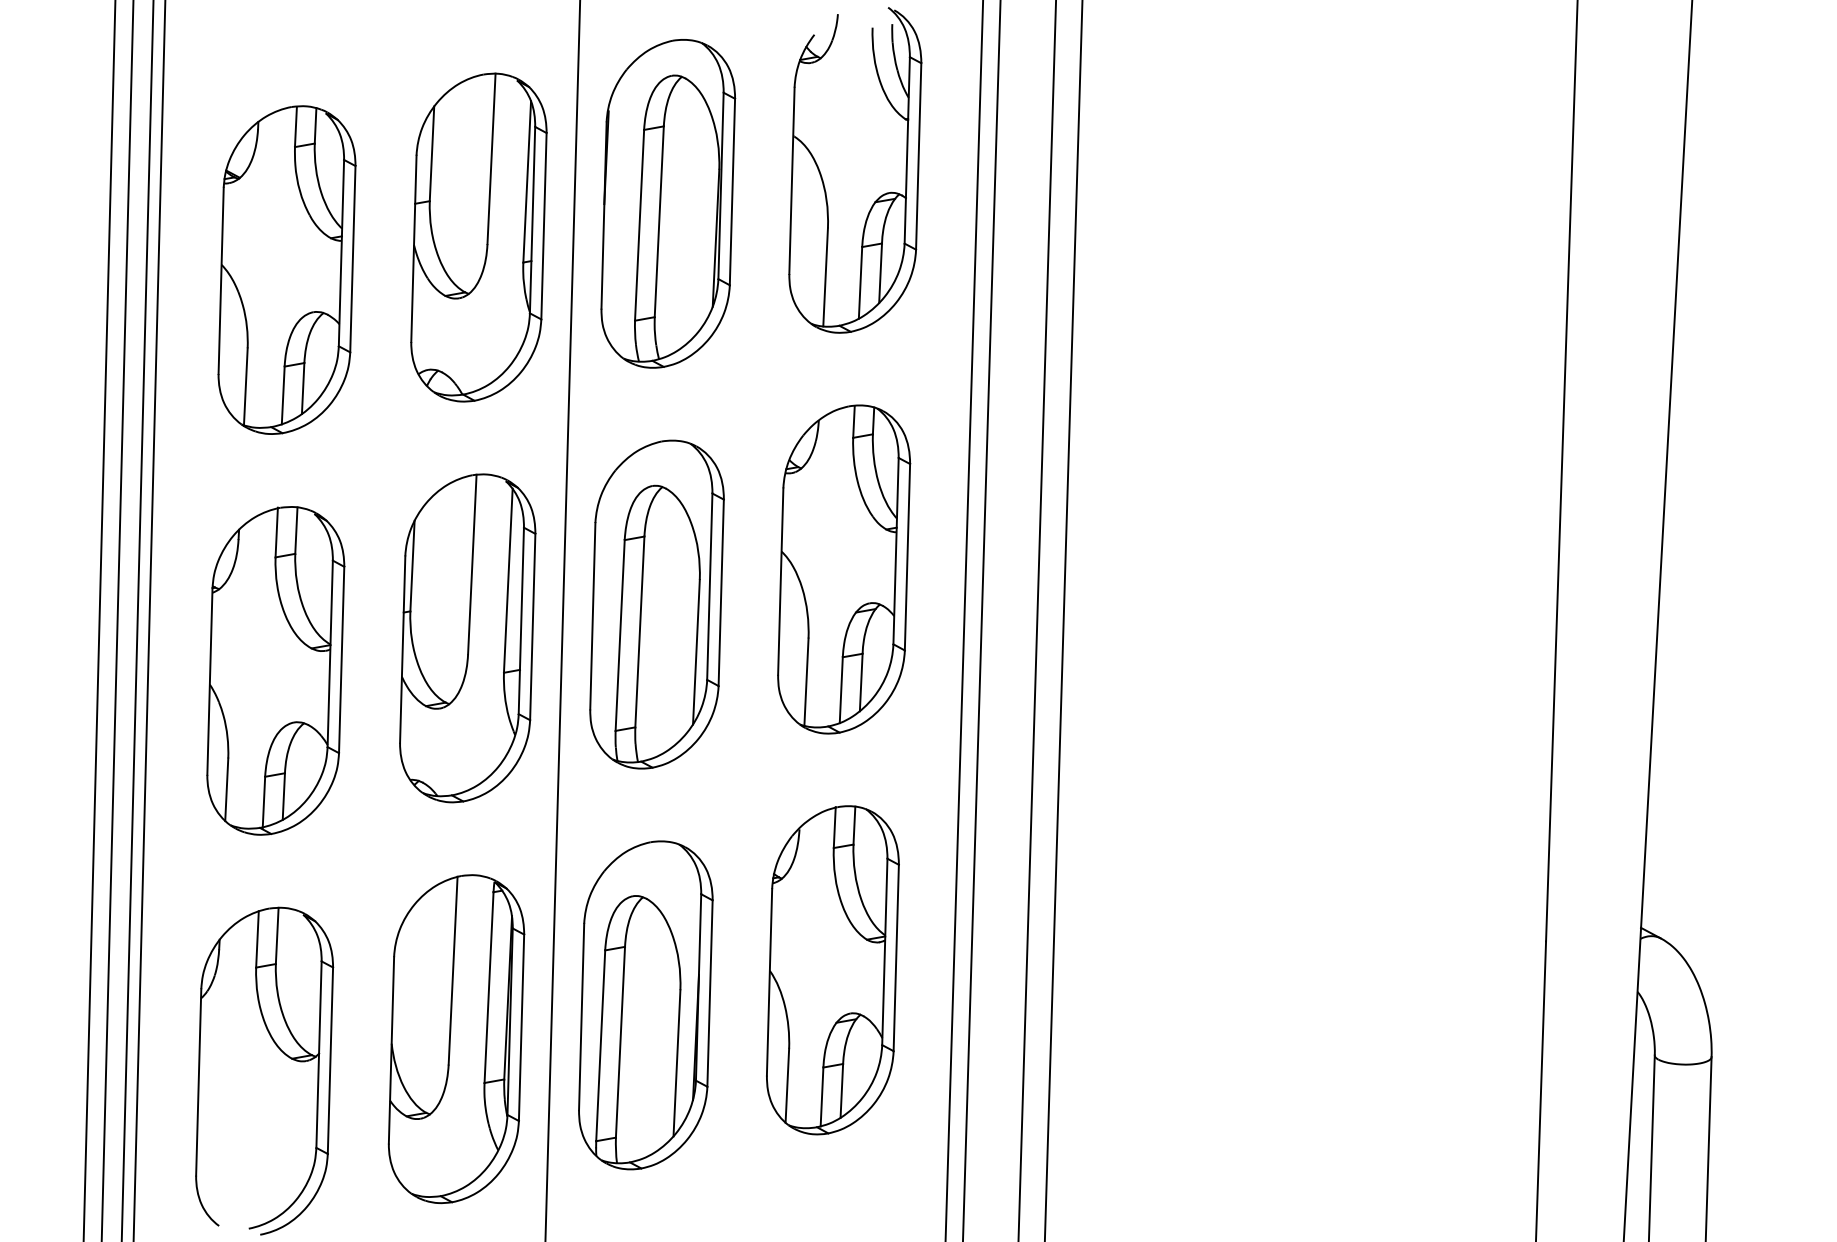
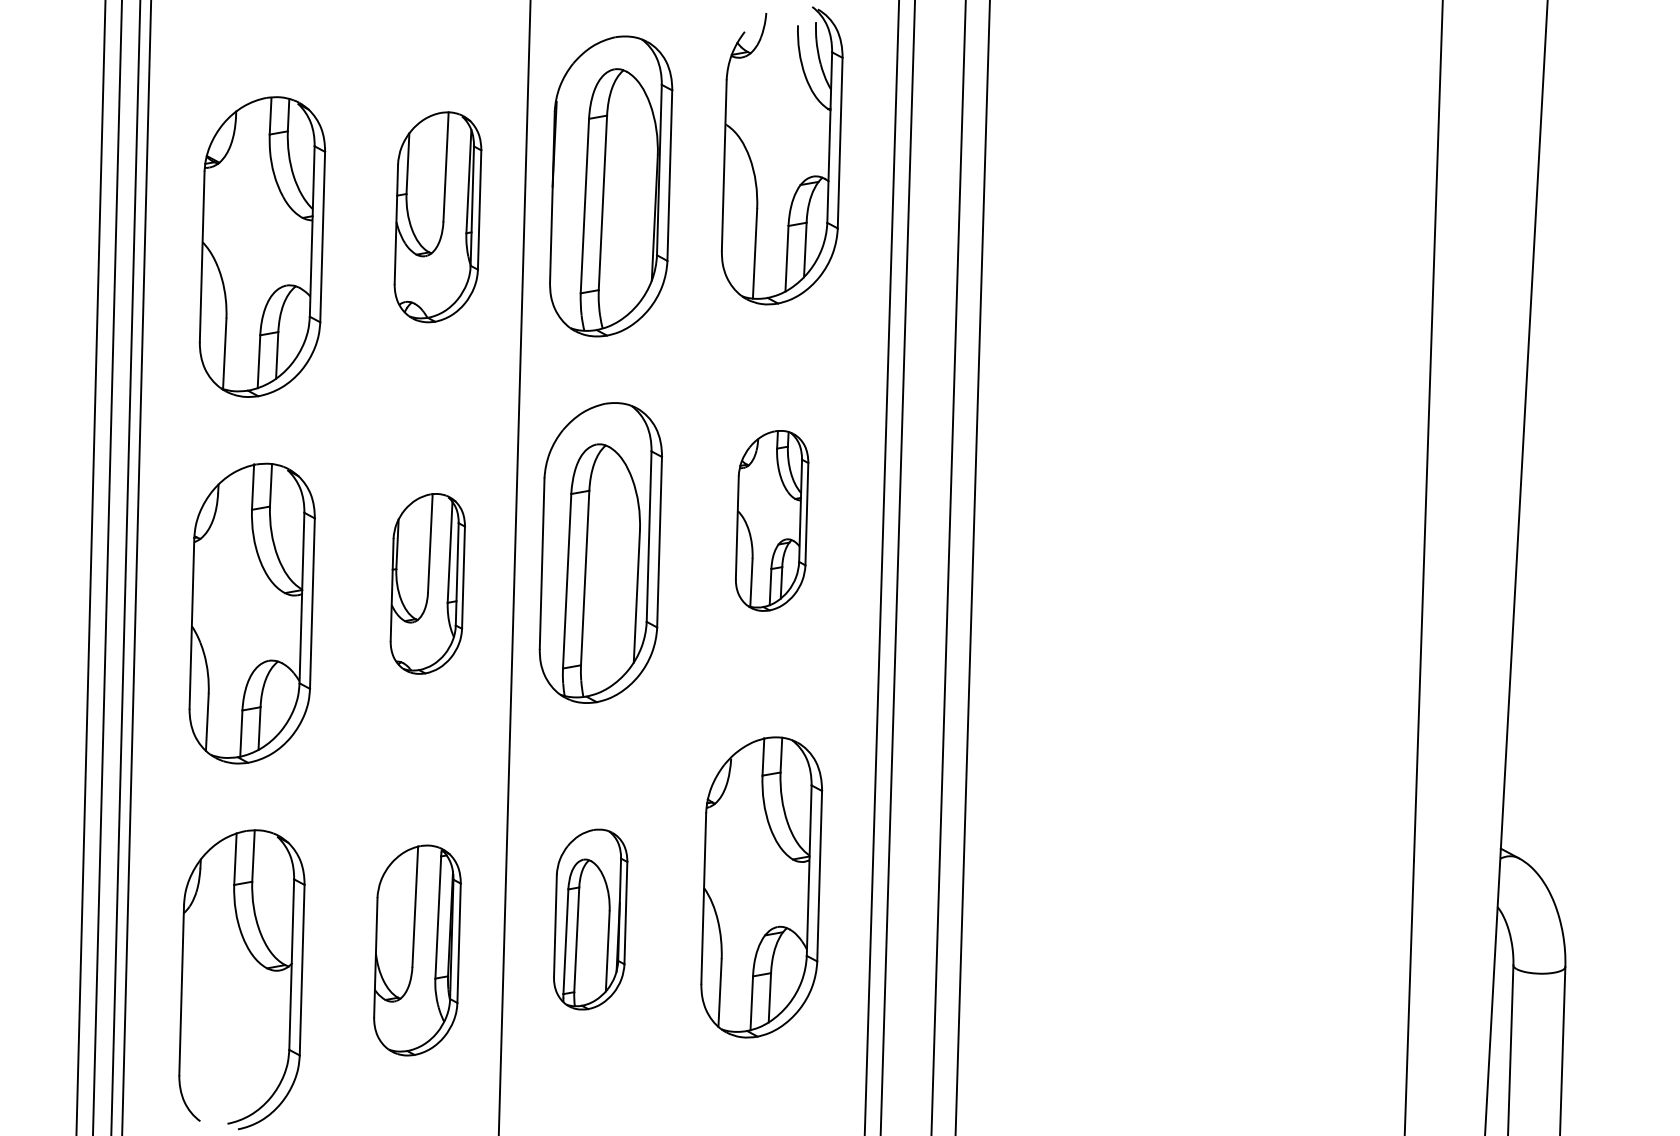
part: (478, 237) -> (437, 217), size x0.7
part: (844, 569) -> (772, 520), size x0.6
part: (467, 638) -> (427, 584), size x0.6
part: (645, 1005) -> (590, 919), size x0.6
part: (456, 1039) -> (417, 950), size x0.7

